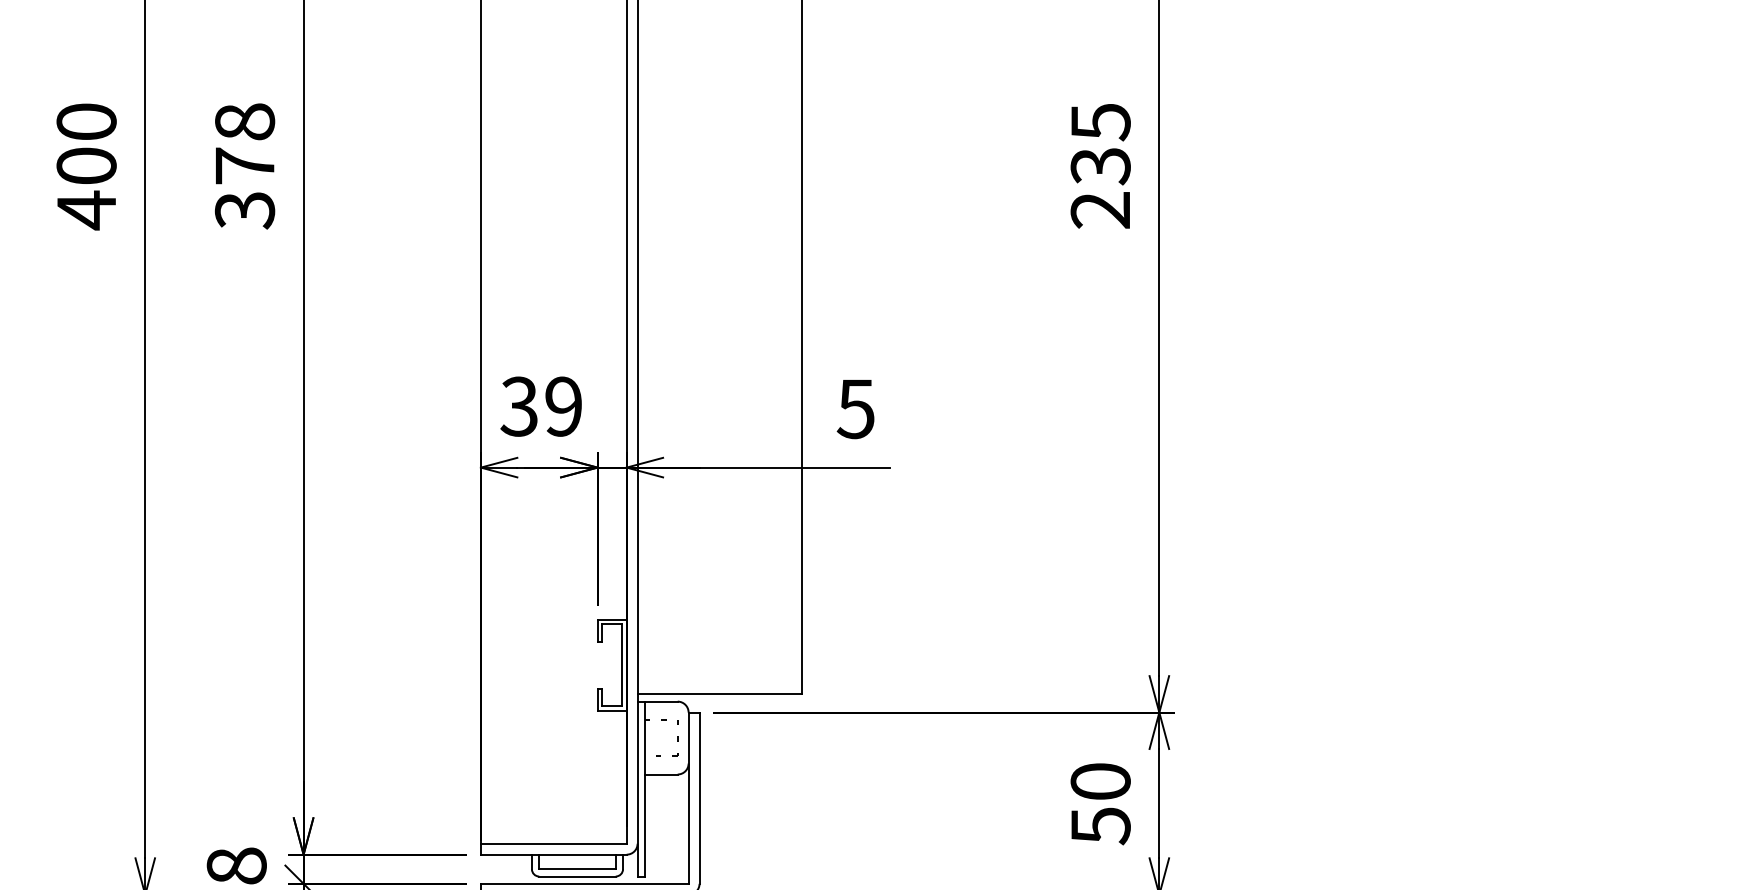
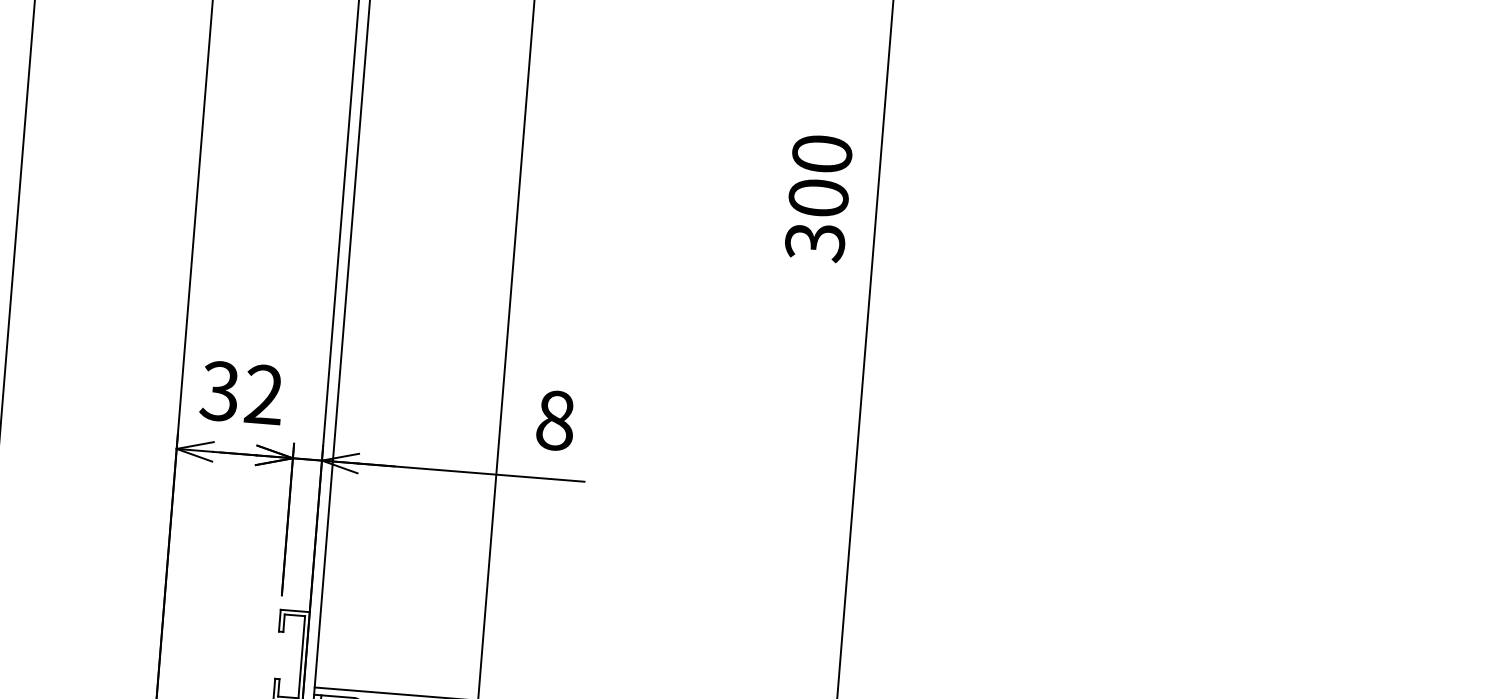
text: (1100, 166) -> (818, 198), 235 -> 300
text: (563, 406) -> (263, 394), 39 -> 32
text: (855, 409) -> (554, 421), 5 -> 8

